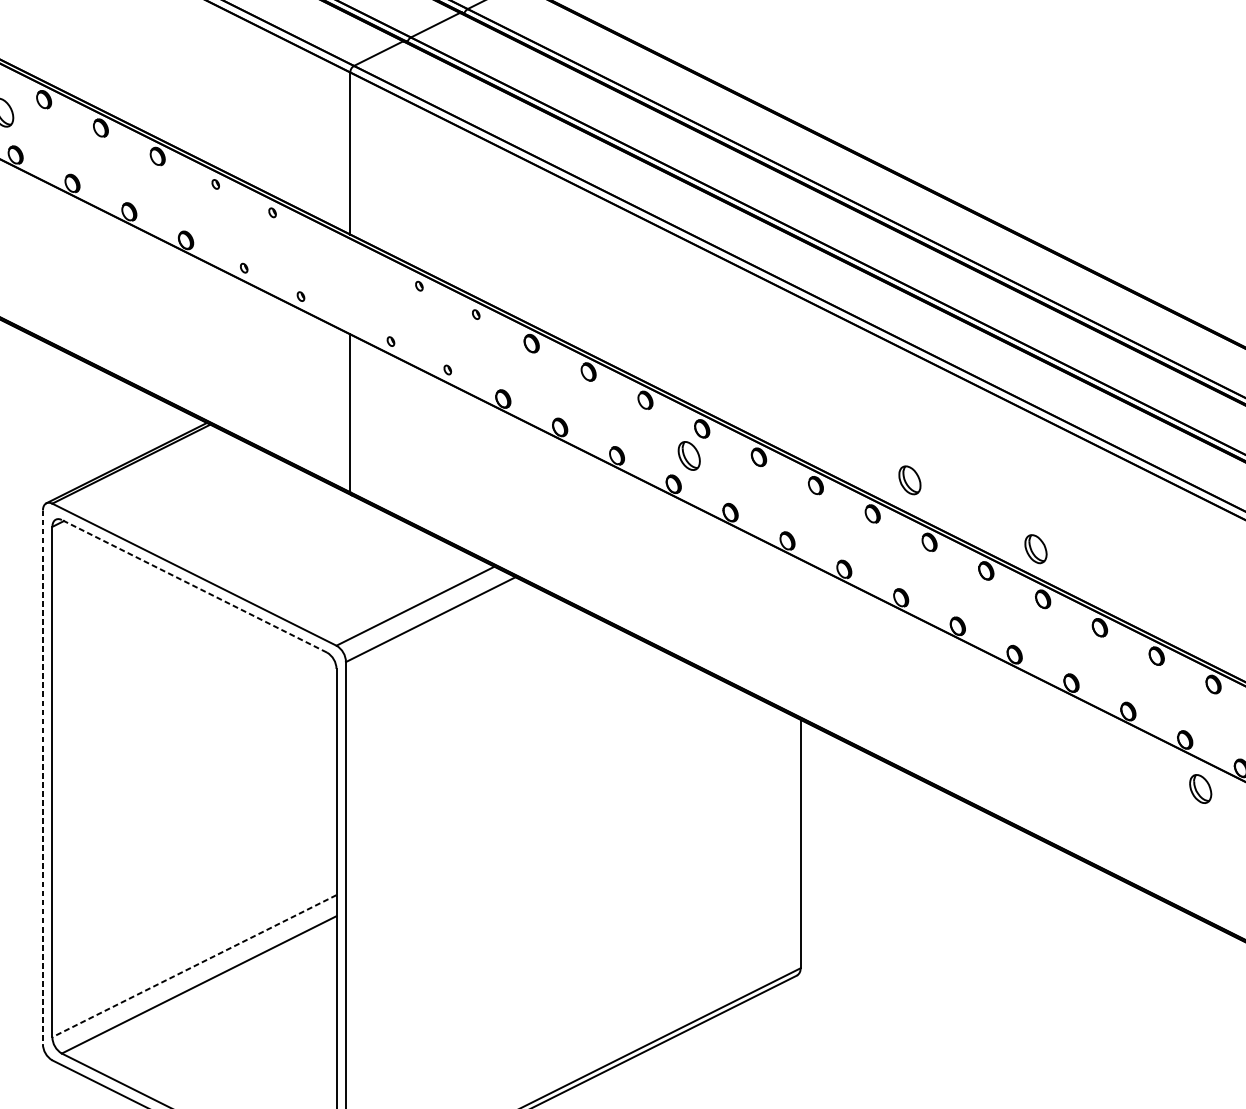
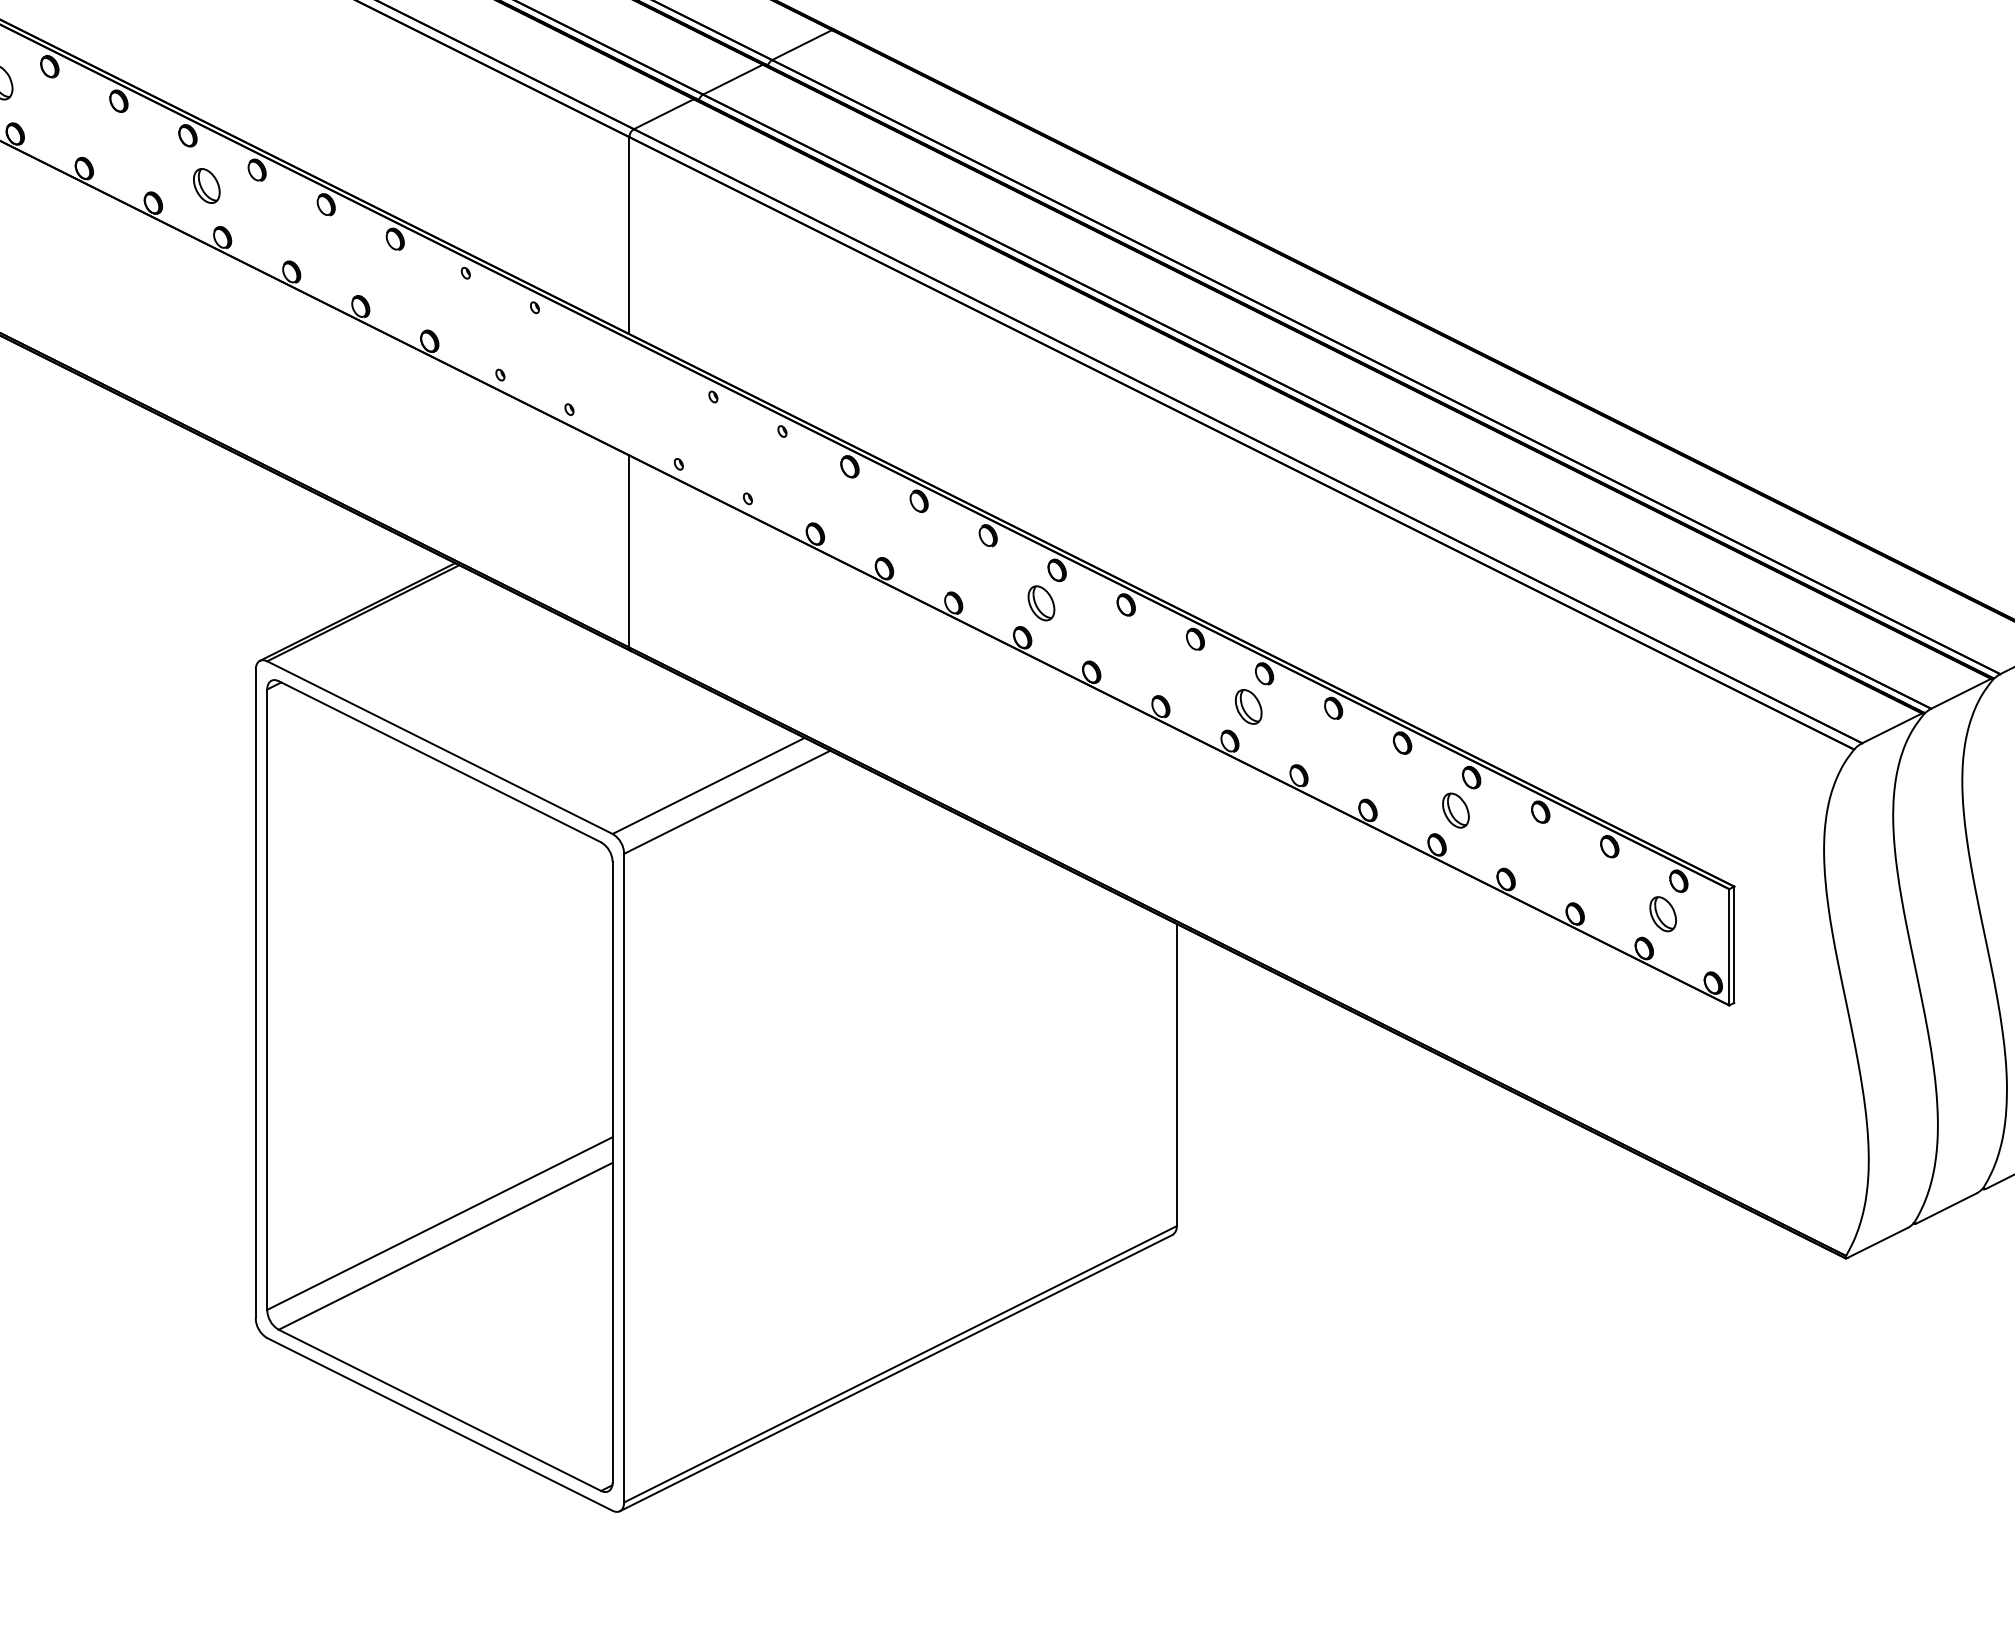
part: (909, 479) -> (1248, 706), moved
part: (1035, 549) -> (1455, 810), moved
line: (194, 586) -> (439, 761), dashed -> solid
line: (42, 777) -> (255, 994), dashed -> solid
part: (1200, 789) -> (1662, 914), moved
line: (194, 966) -> (439, 1223), dashed -> solid

